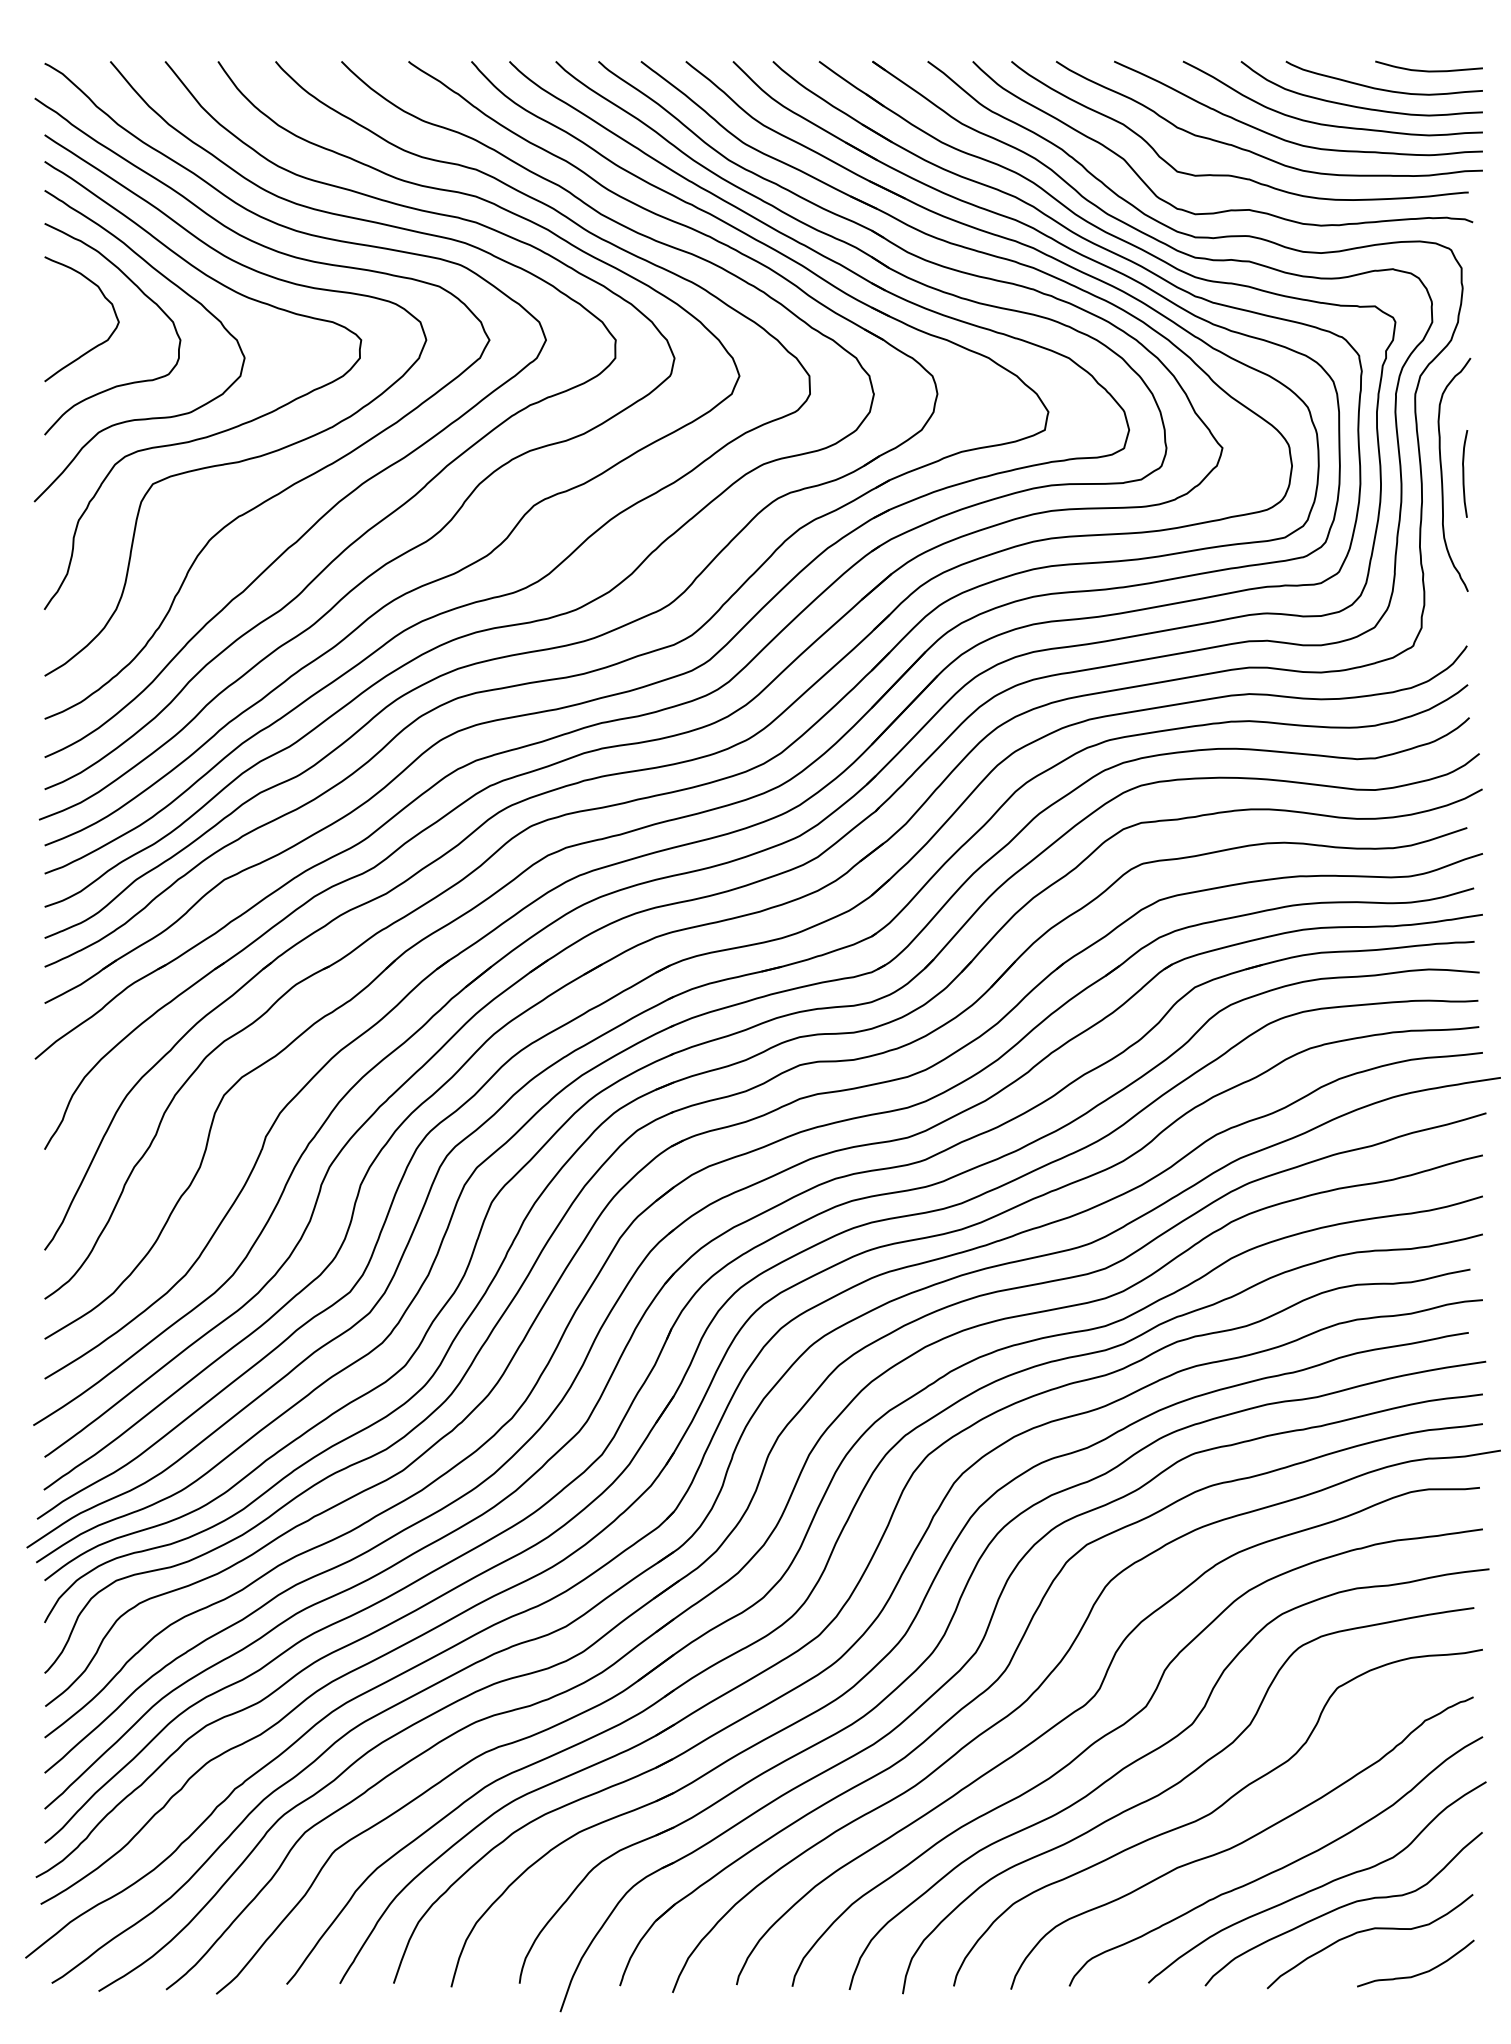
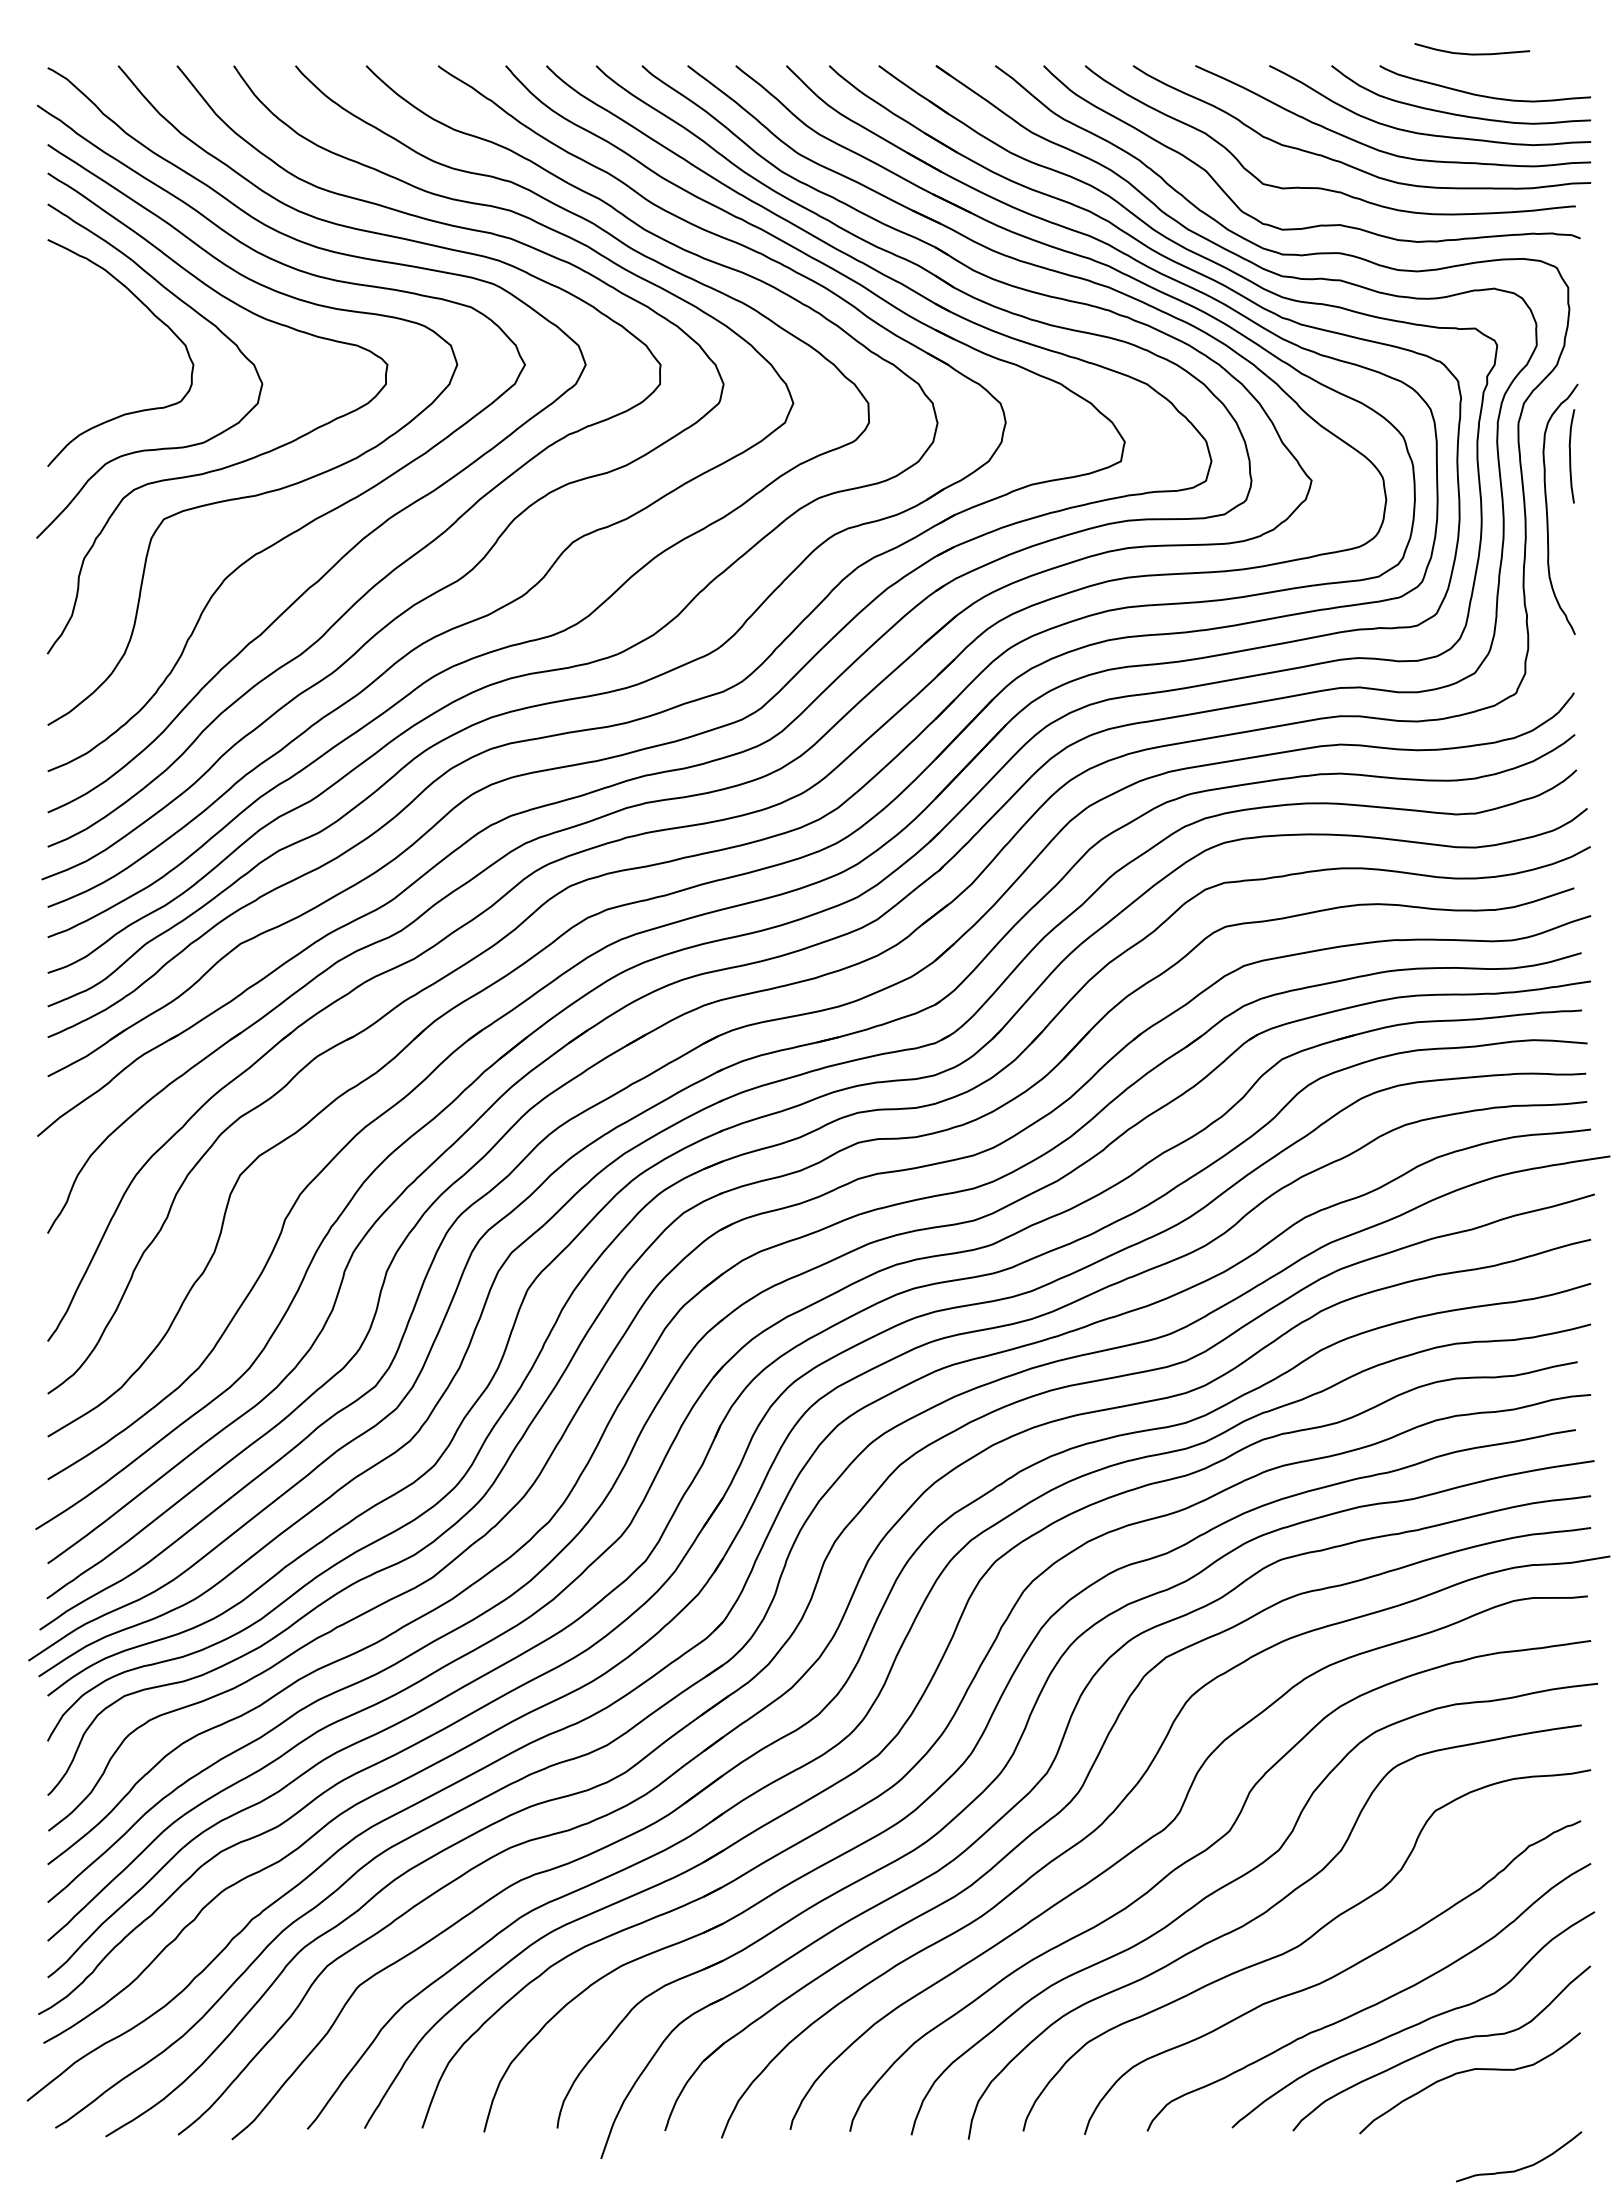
curve: (1429, 70) -> (1472, 53), moved
curve: (97, 344) -> (104, 369), removed
curve: (1463, 474) -> (1570, 456), moved
curve: (1419, 1973) -> (1522, 2167), moved

